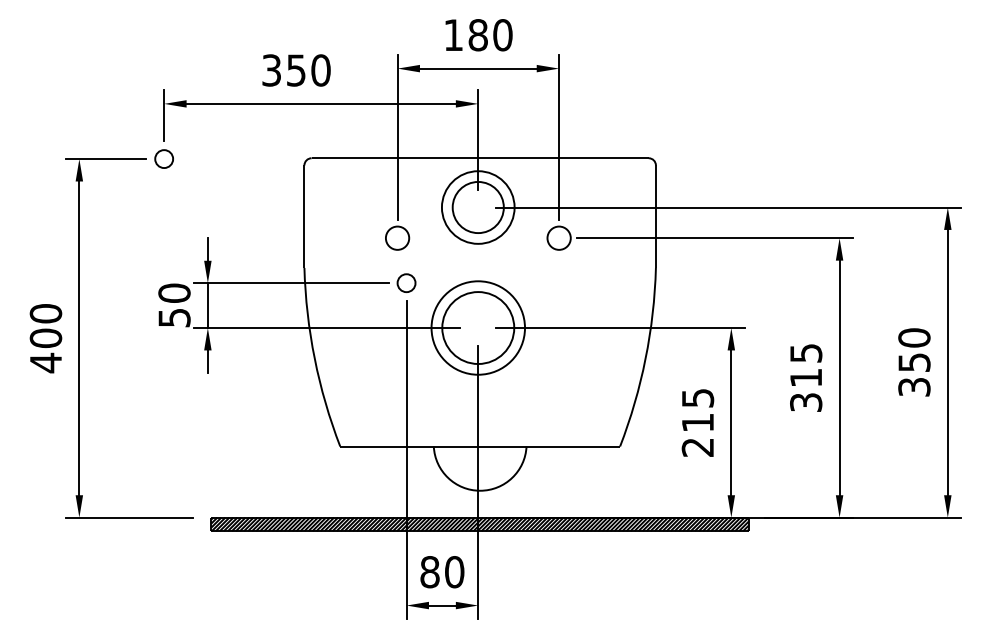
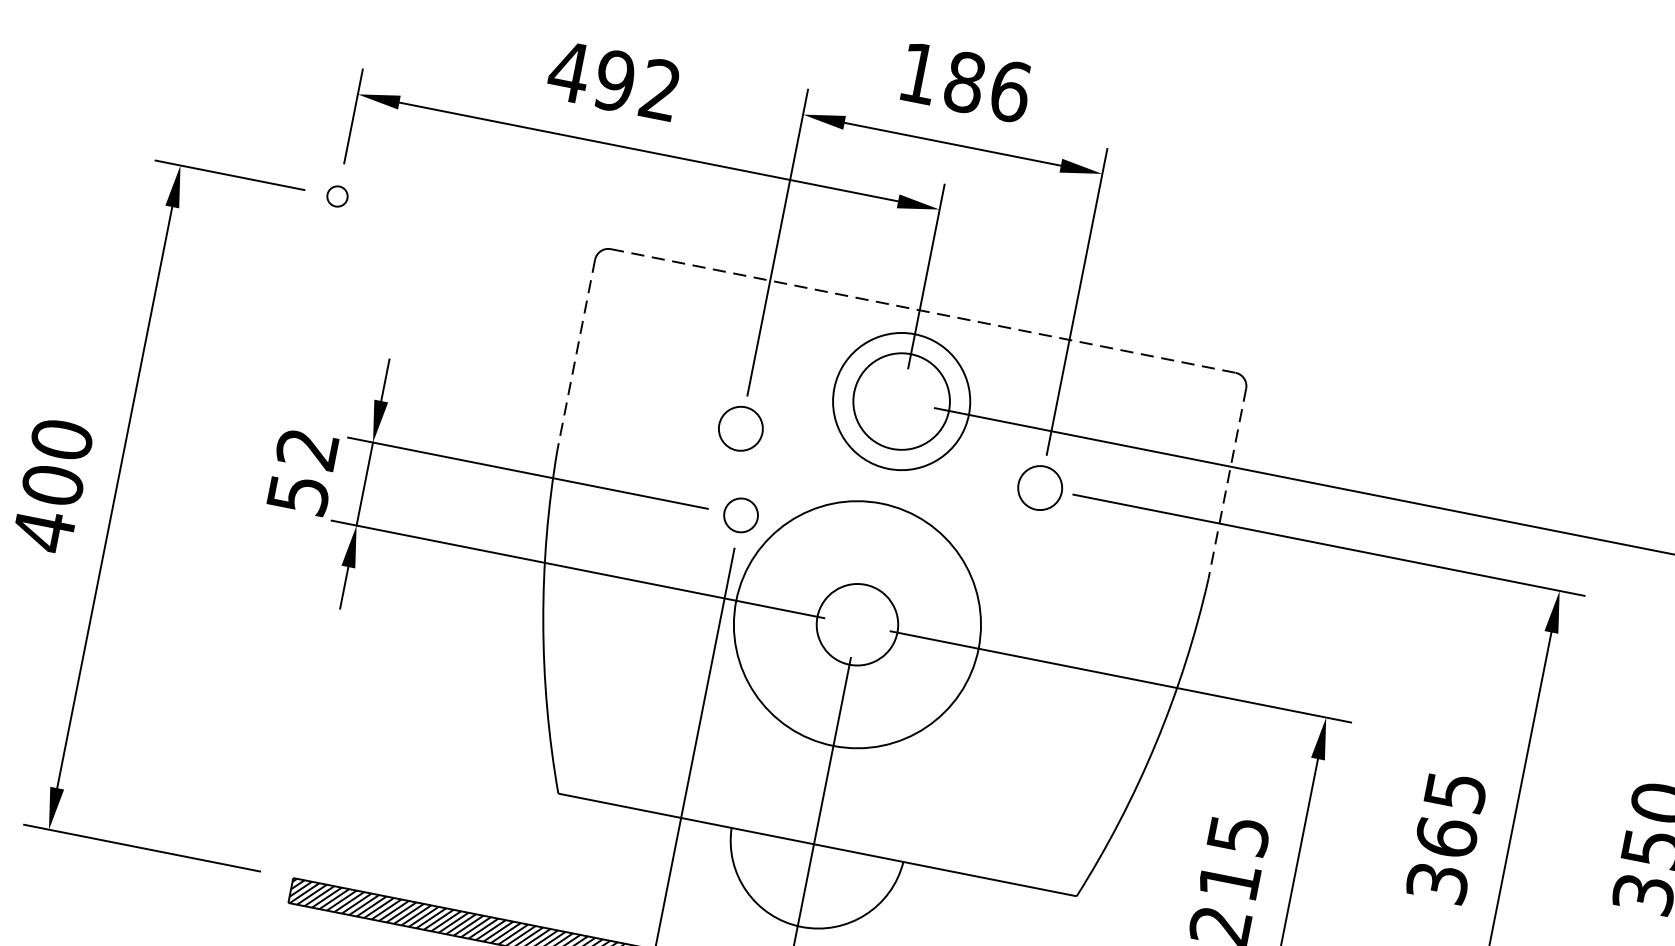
text: (502, 35) -> (1009, 91), 180 -> 186
text: (295, 70) -> (613, 80), 350 -> 492
circle: (163, 158) -> (336, 195), size x0.6
line: (480, 158) -> (923, 311), solid -> dashed
line: (304, 217) -> (576, 356), solid -> dashed
line: (655, 217) -> (1226, 485), solid -> dashed
text: (174, 292) -> (307, 447), 50 -> 52
circle: (478, 327) -> (858, 623), size x1.4
circle: (478, 328) -> (857, 625), size x0.6
text: (806, 377) -> (1447, 836), 315 -> 365

